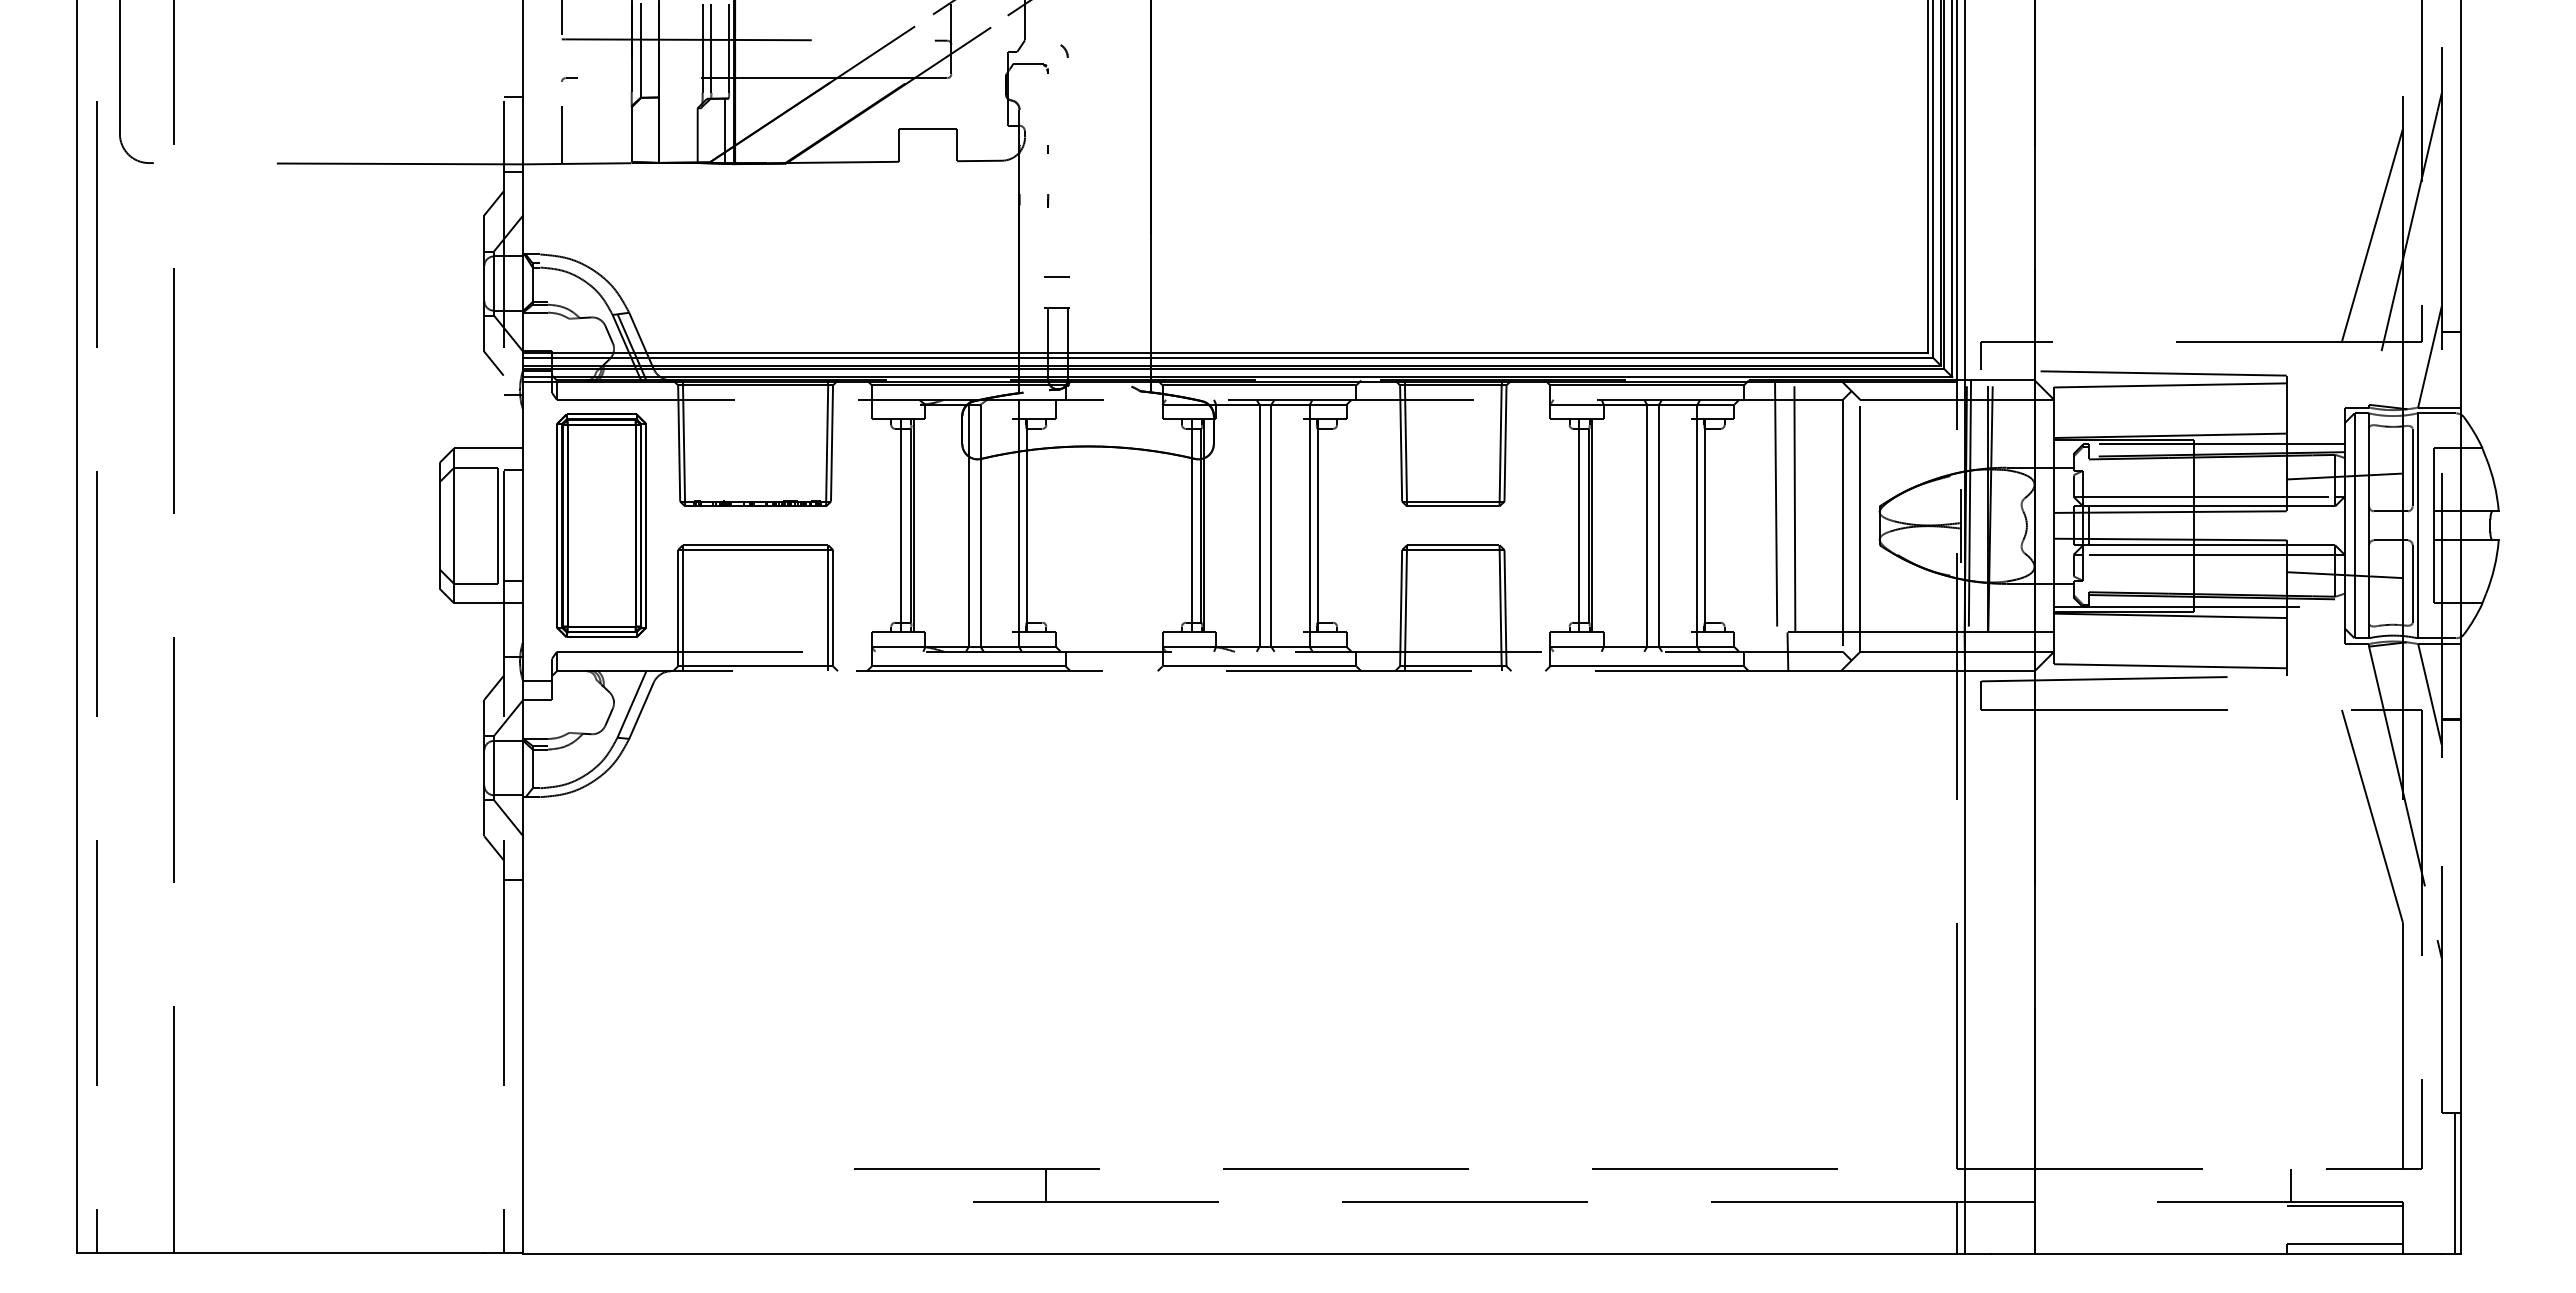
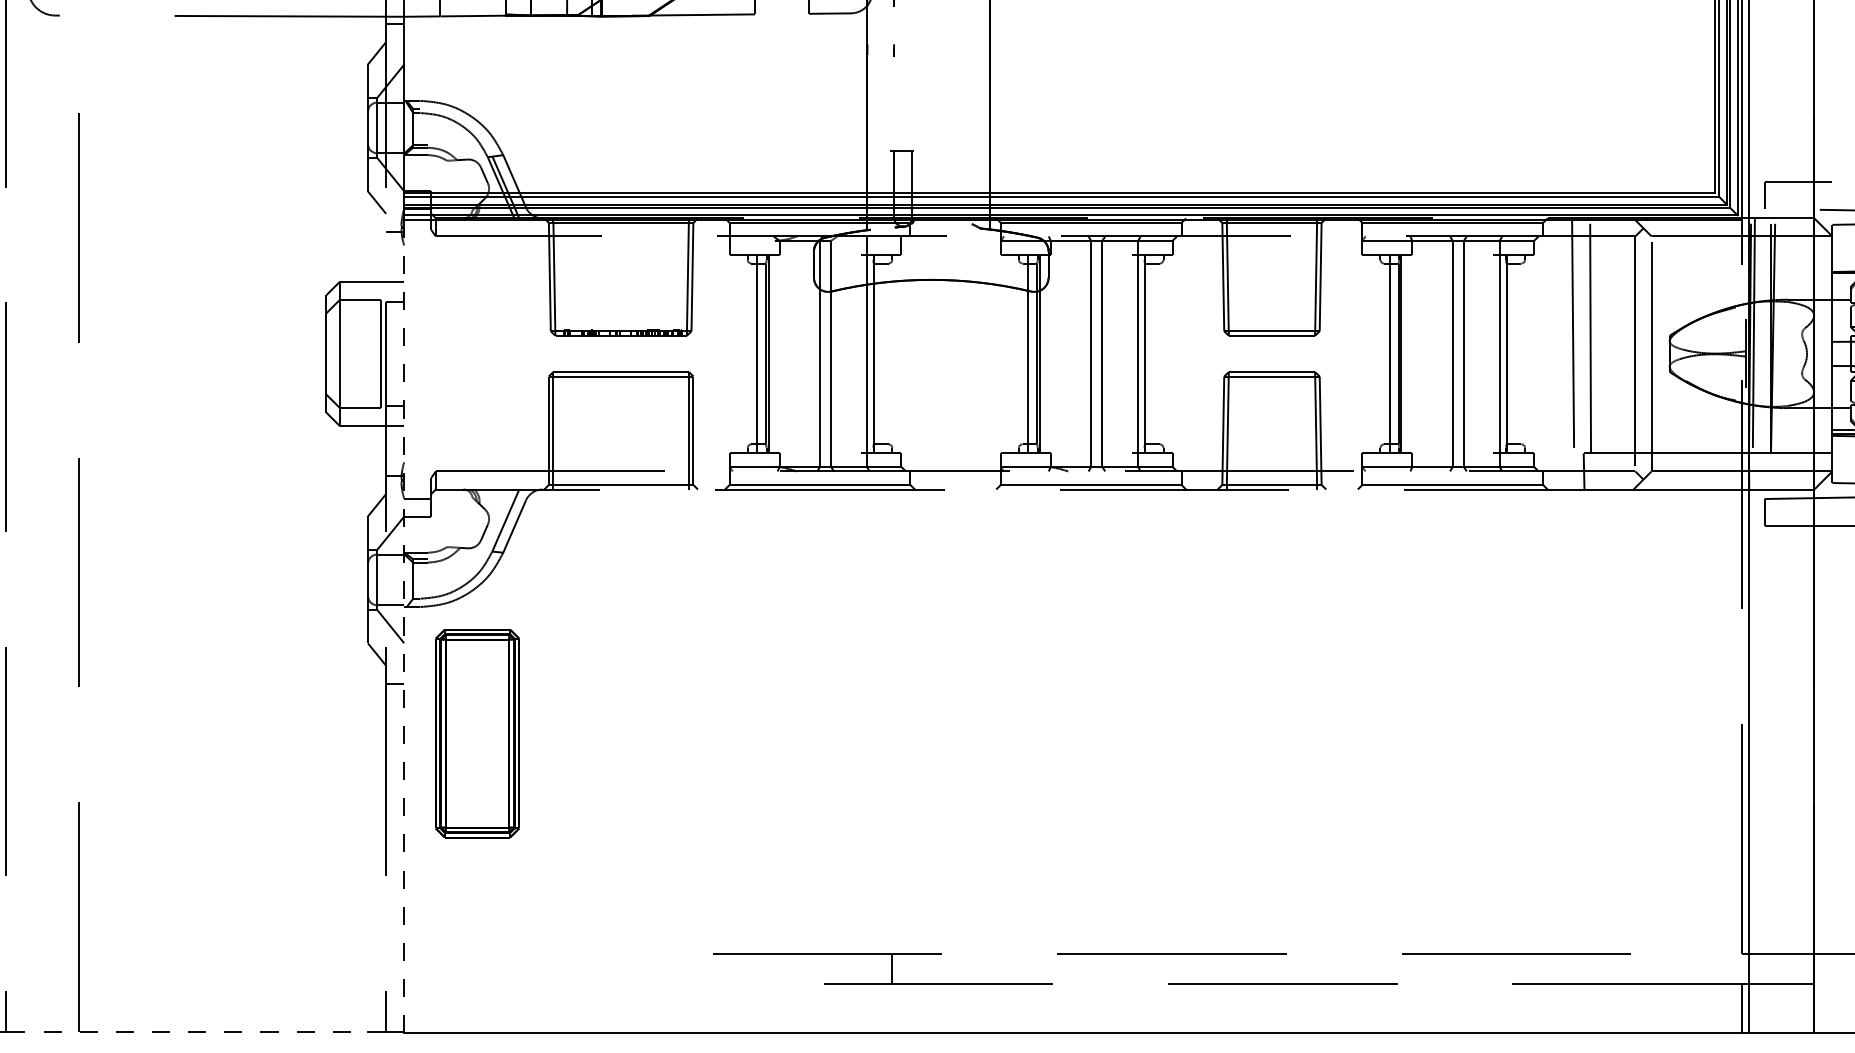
line: (1056, 277) -> (901, 122), removed
part: (601, 525) -> (477, 733), moved
line: (523, 817) -> (404, 626), solid -> dashed
line: (291, 1252) -> (188, 1031), solid -> dashed

